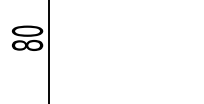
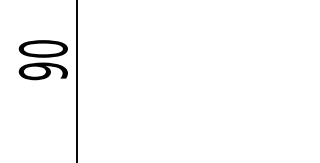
text: (27, 45) -> (43, 71), 80 -> 90

